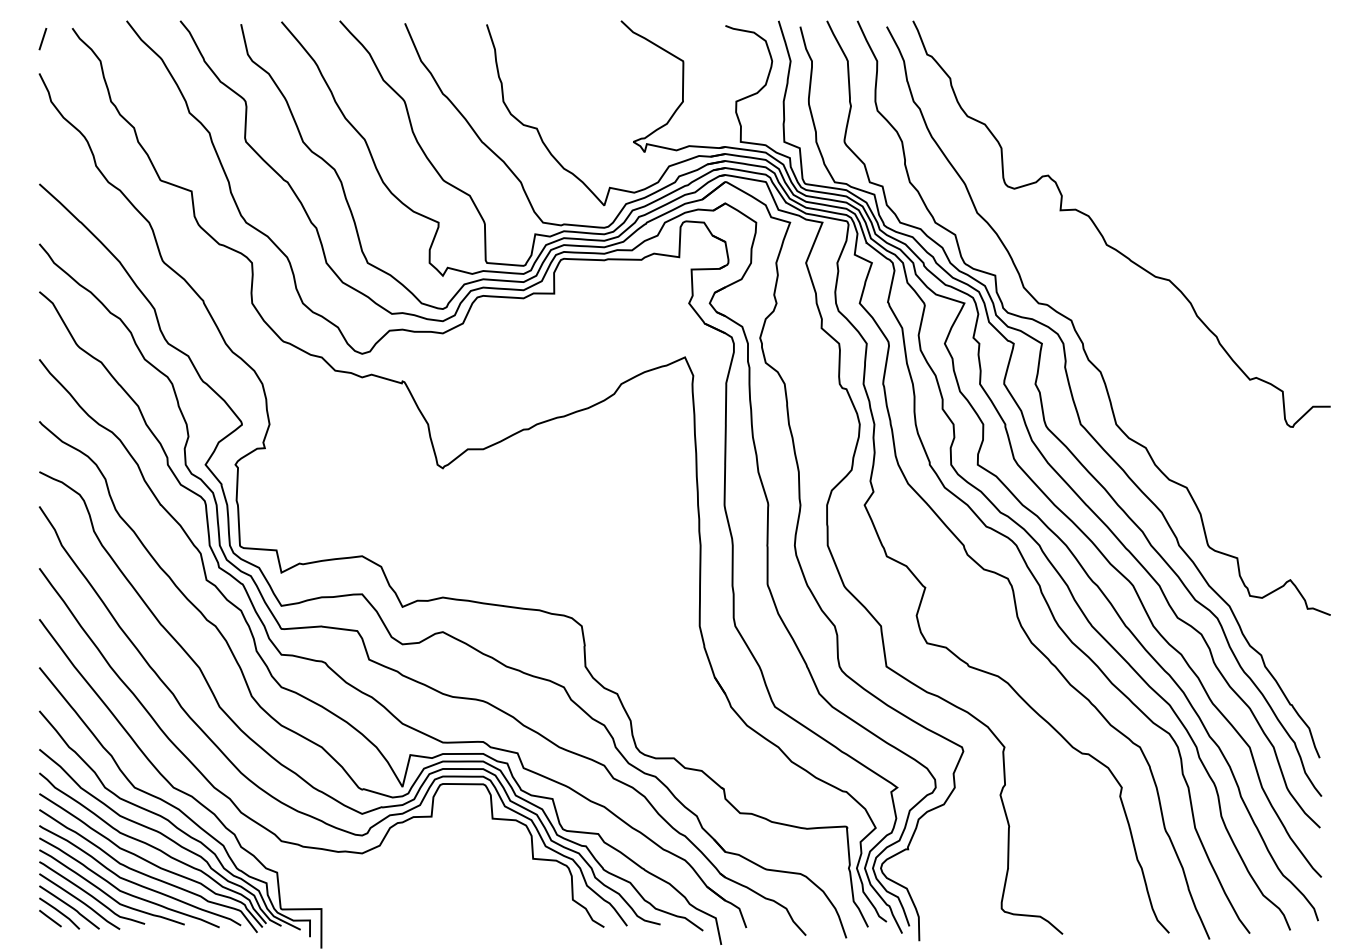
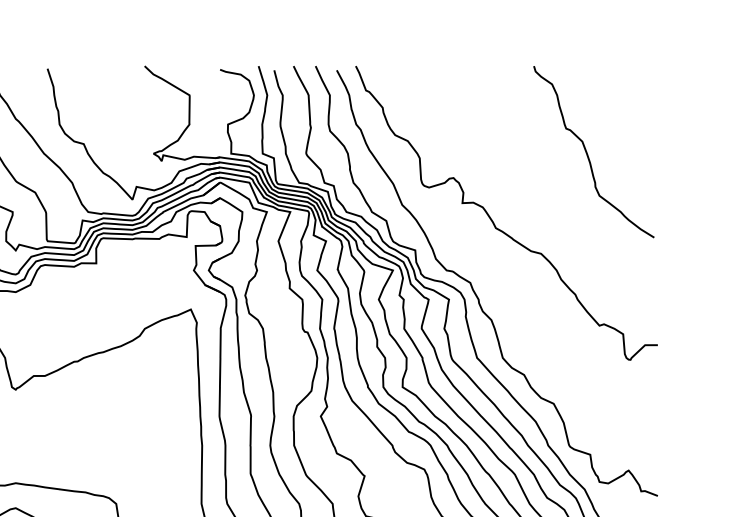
curve: (1234, 143) -> (588, 154), added

